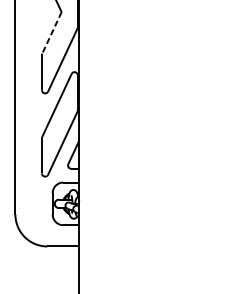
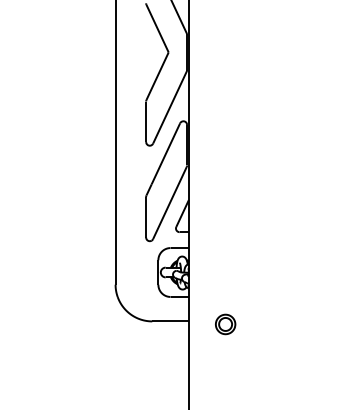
line: (51, 33) -> (157, 76), dashed -> solid
part: (111, 249) -> (225, 324), added

